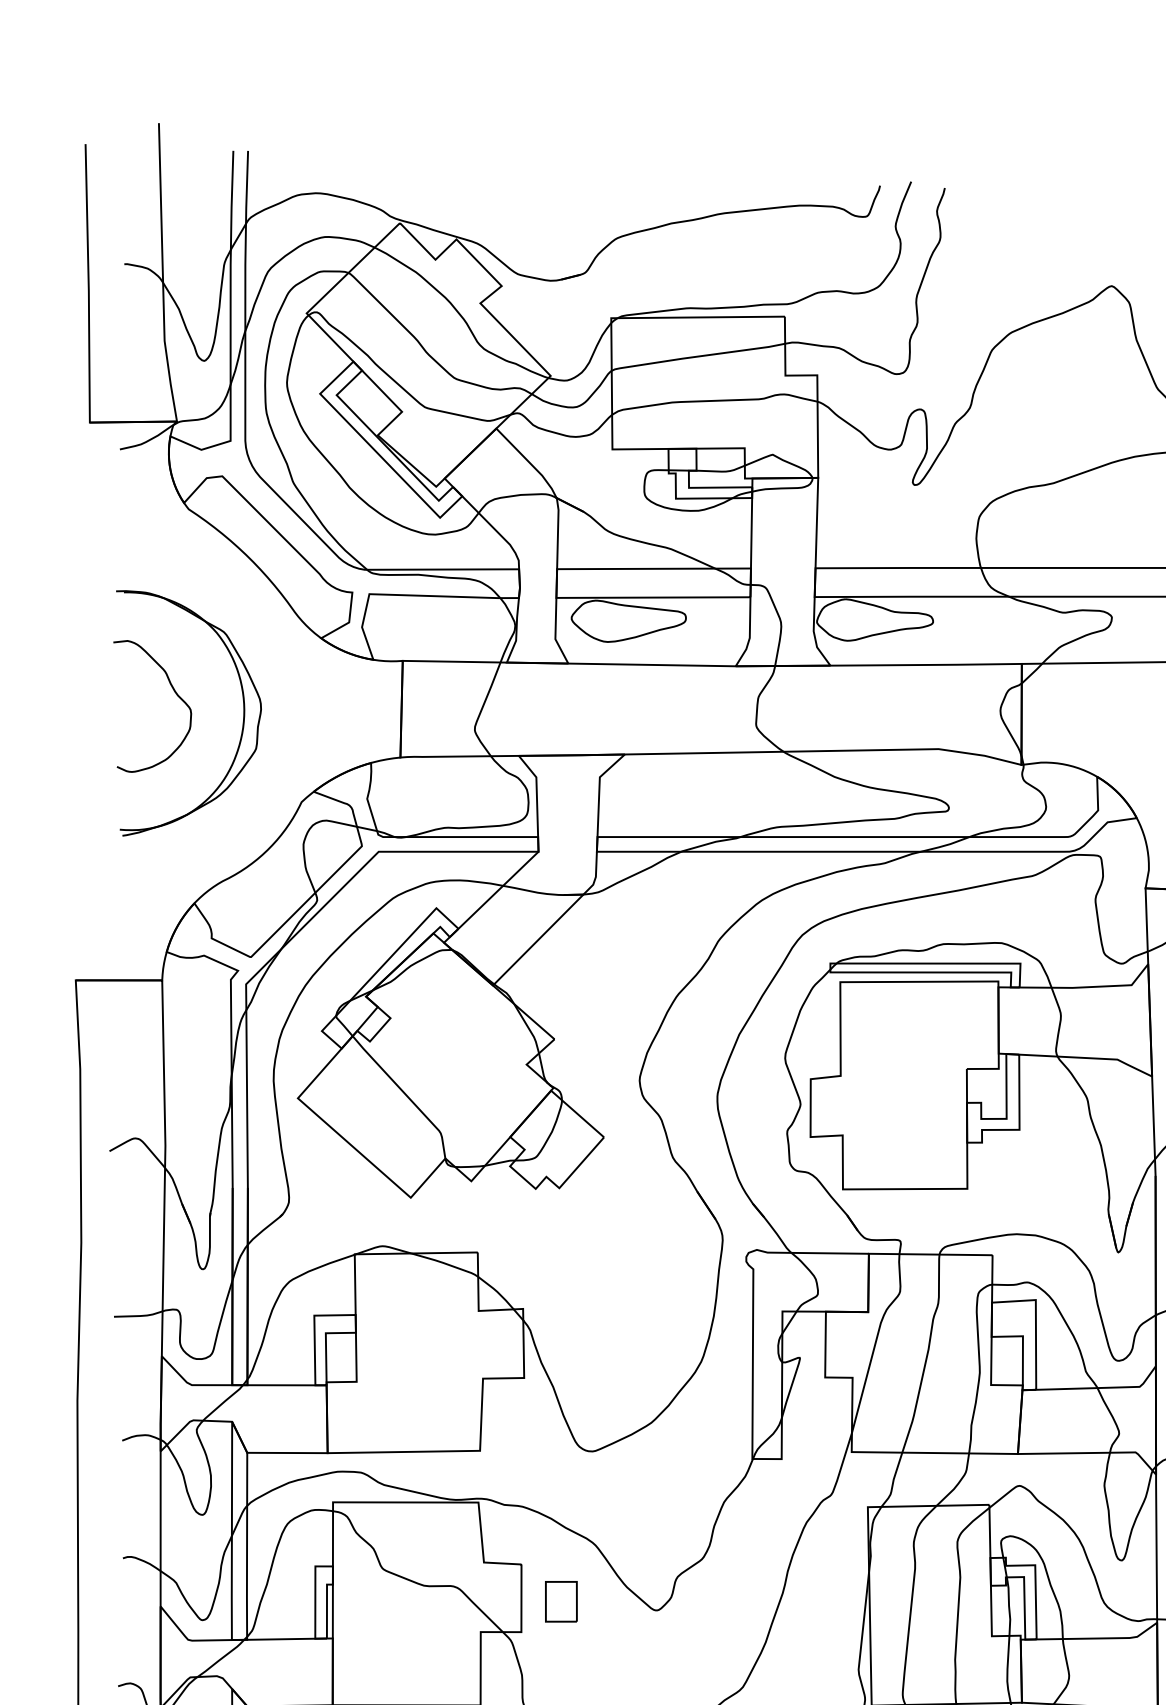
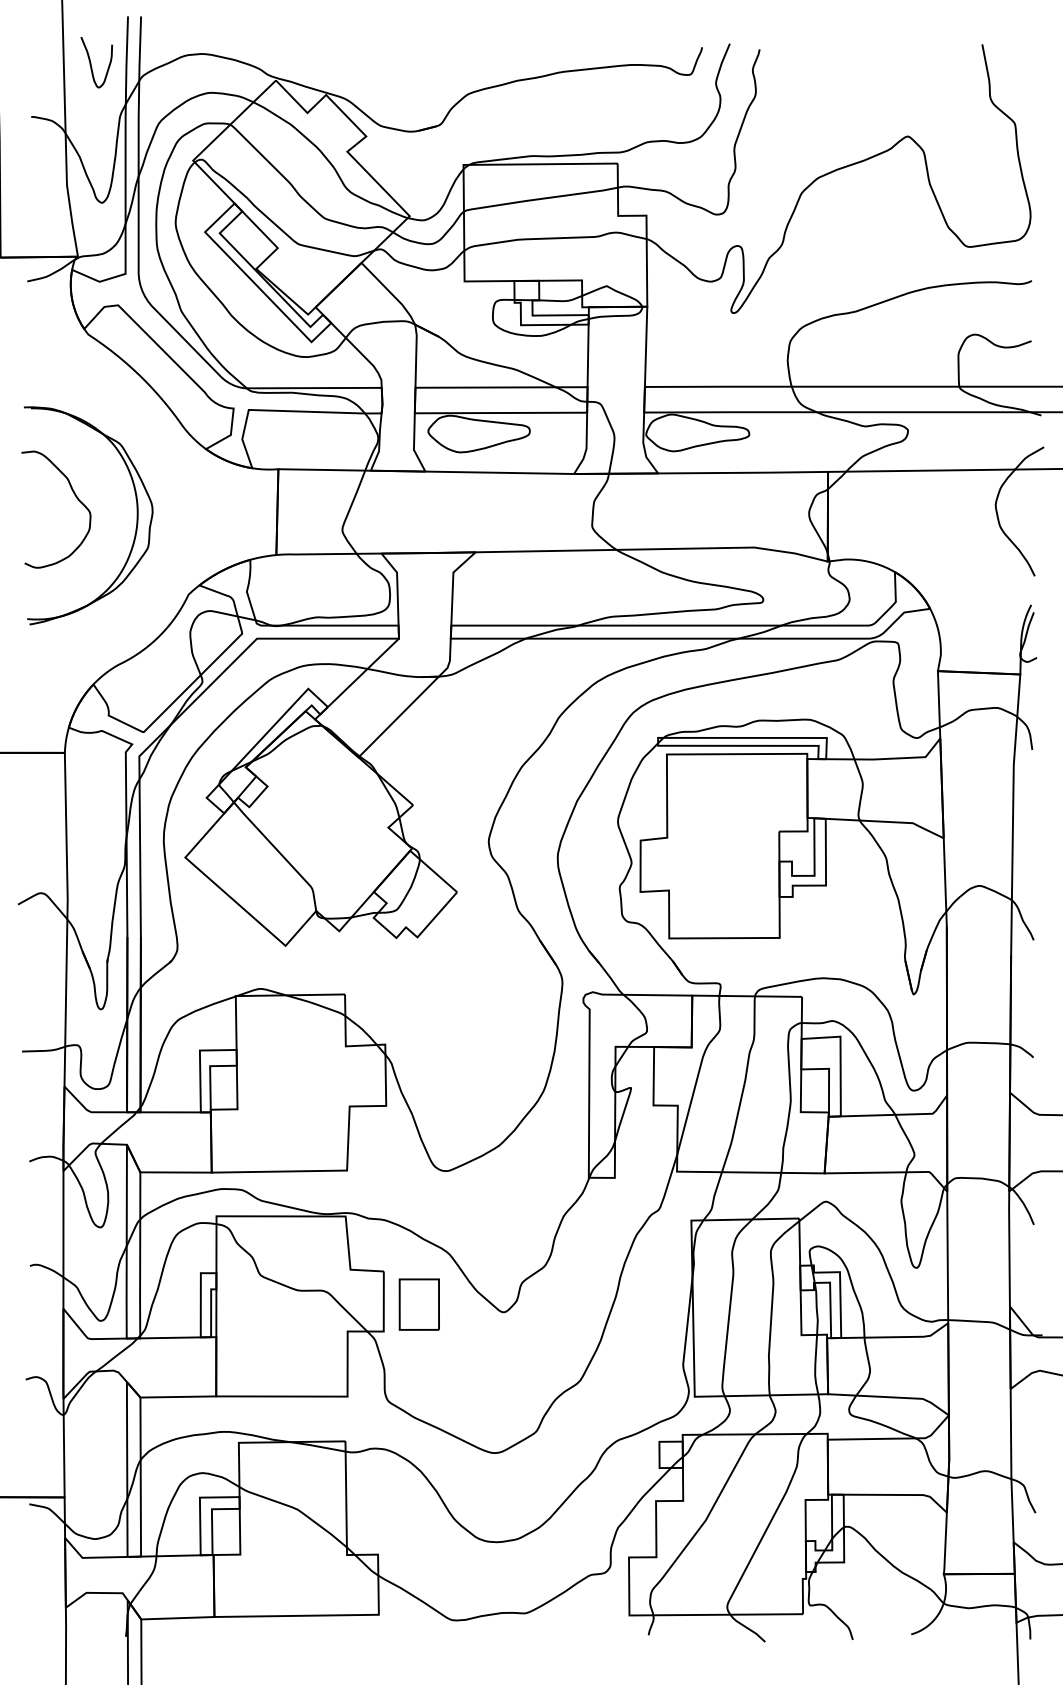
curve: (192, 202) -> (91, 62), added
part: (560, 1601) -> (418, 1304), size x1.43

